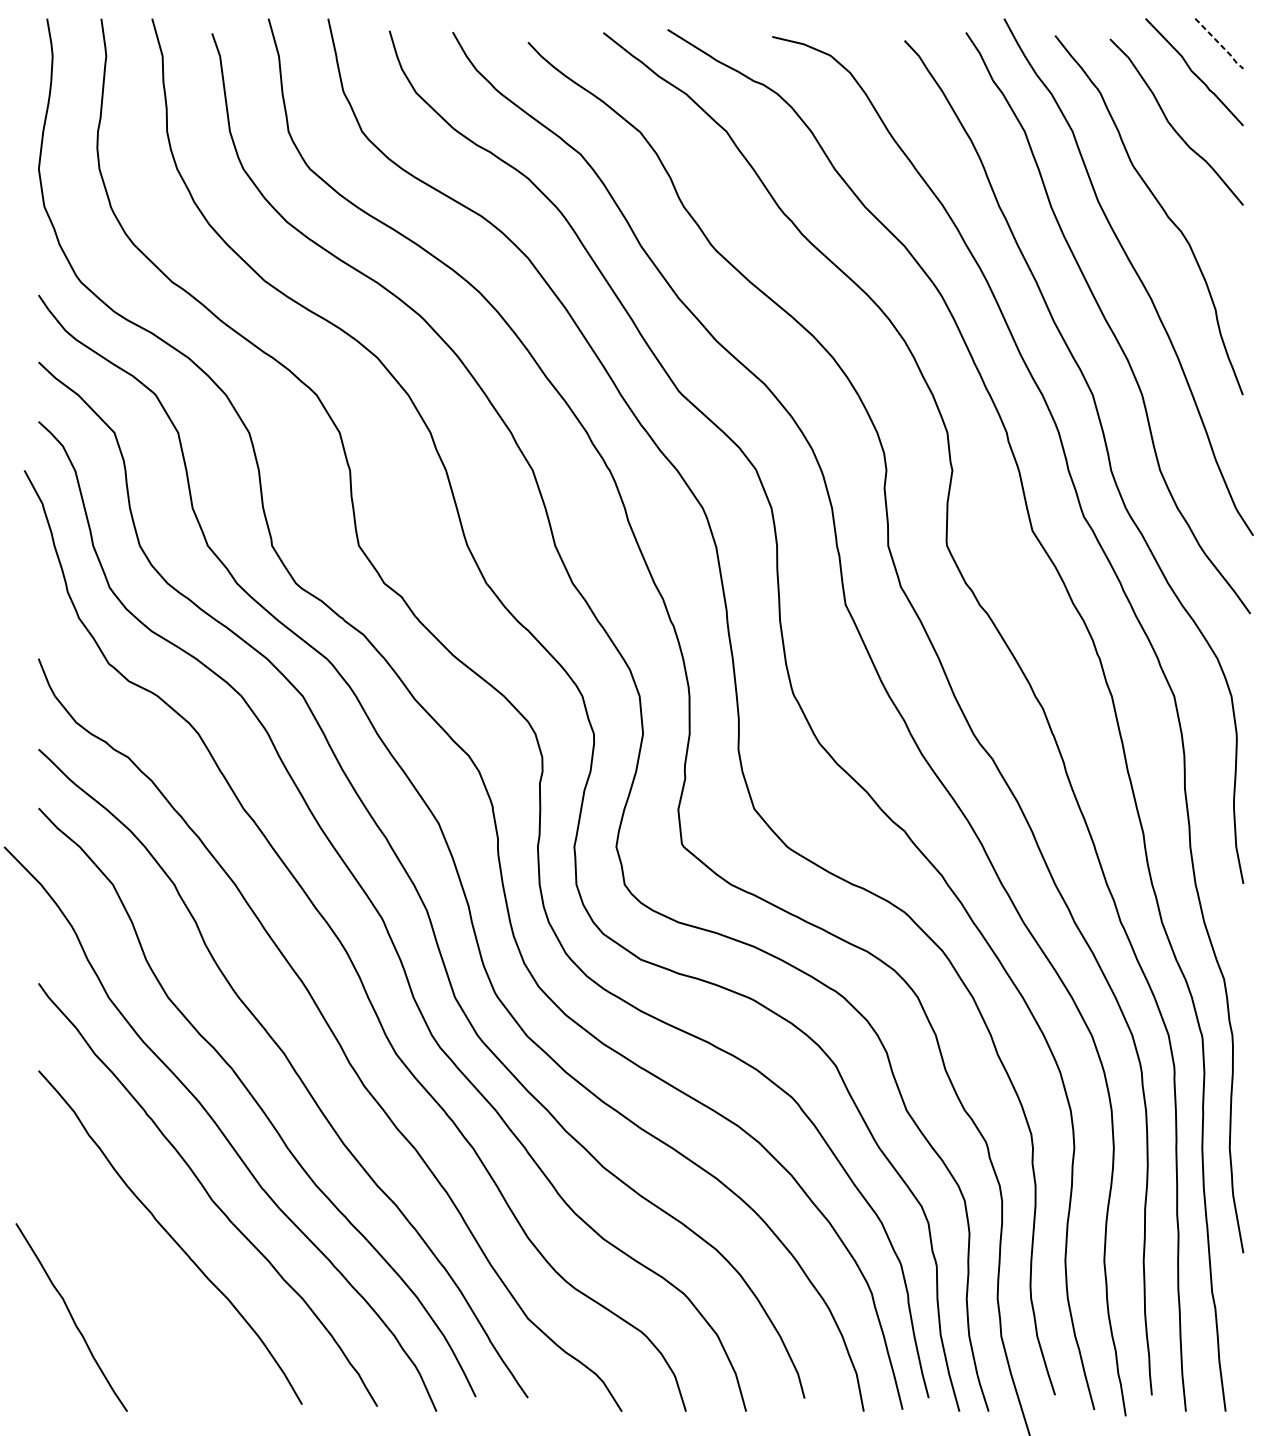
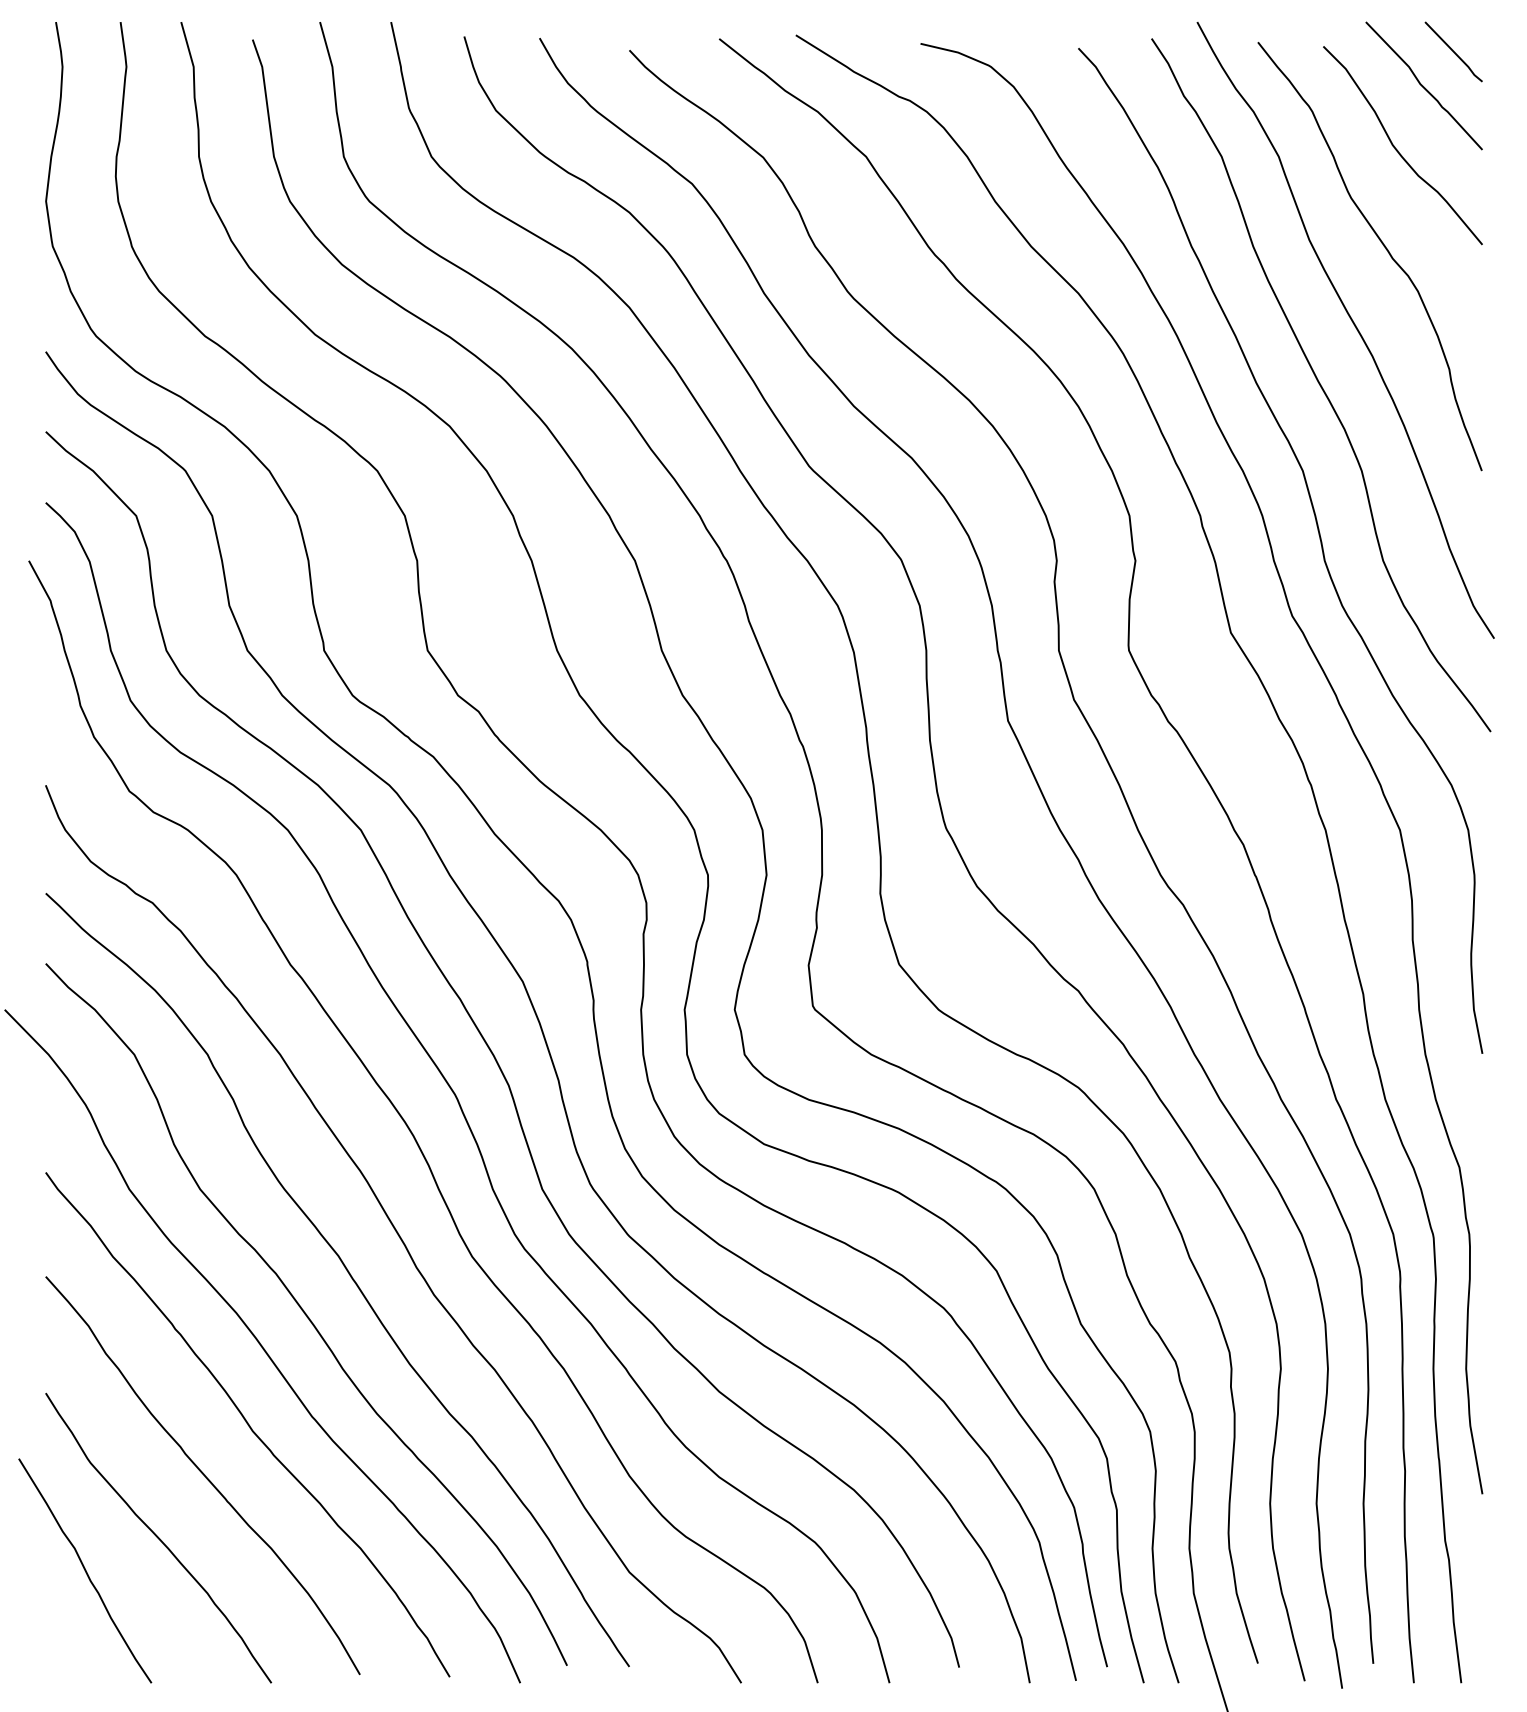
line: (1220, 45) -> (1455, 53), dashed -> solid
curve: (133, 1289) -> (158, 1537), added

